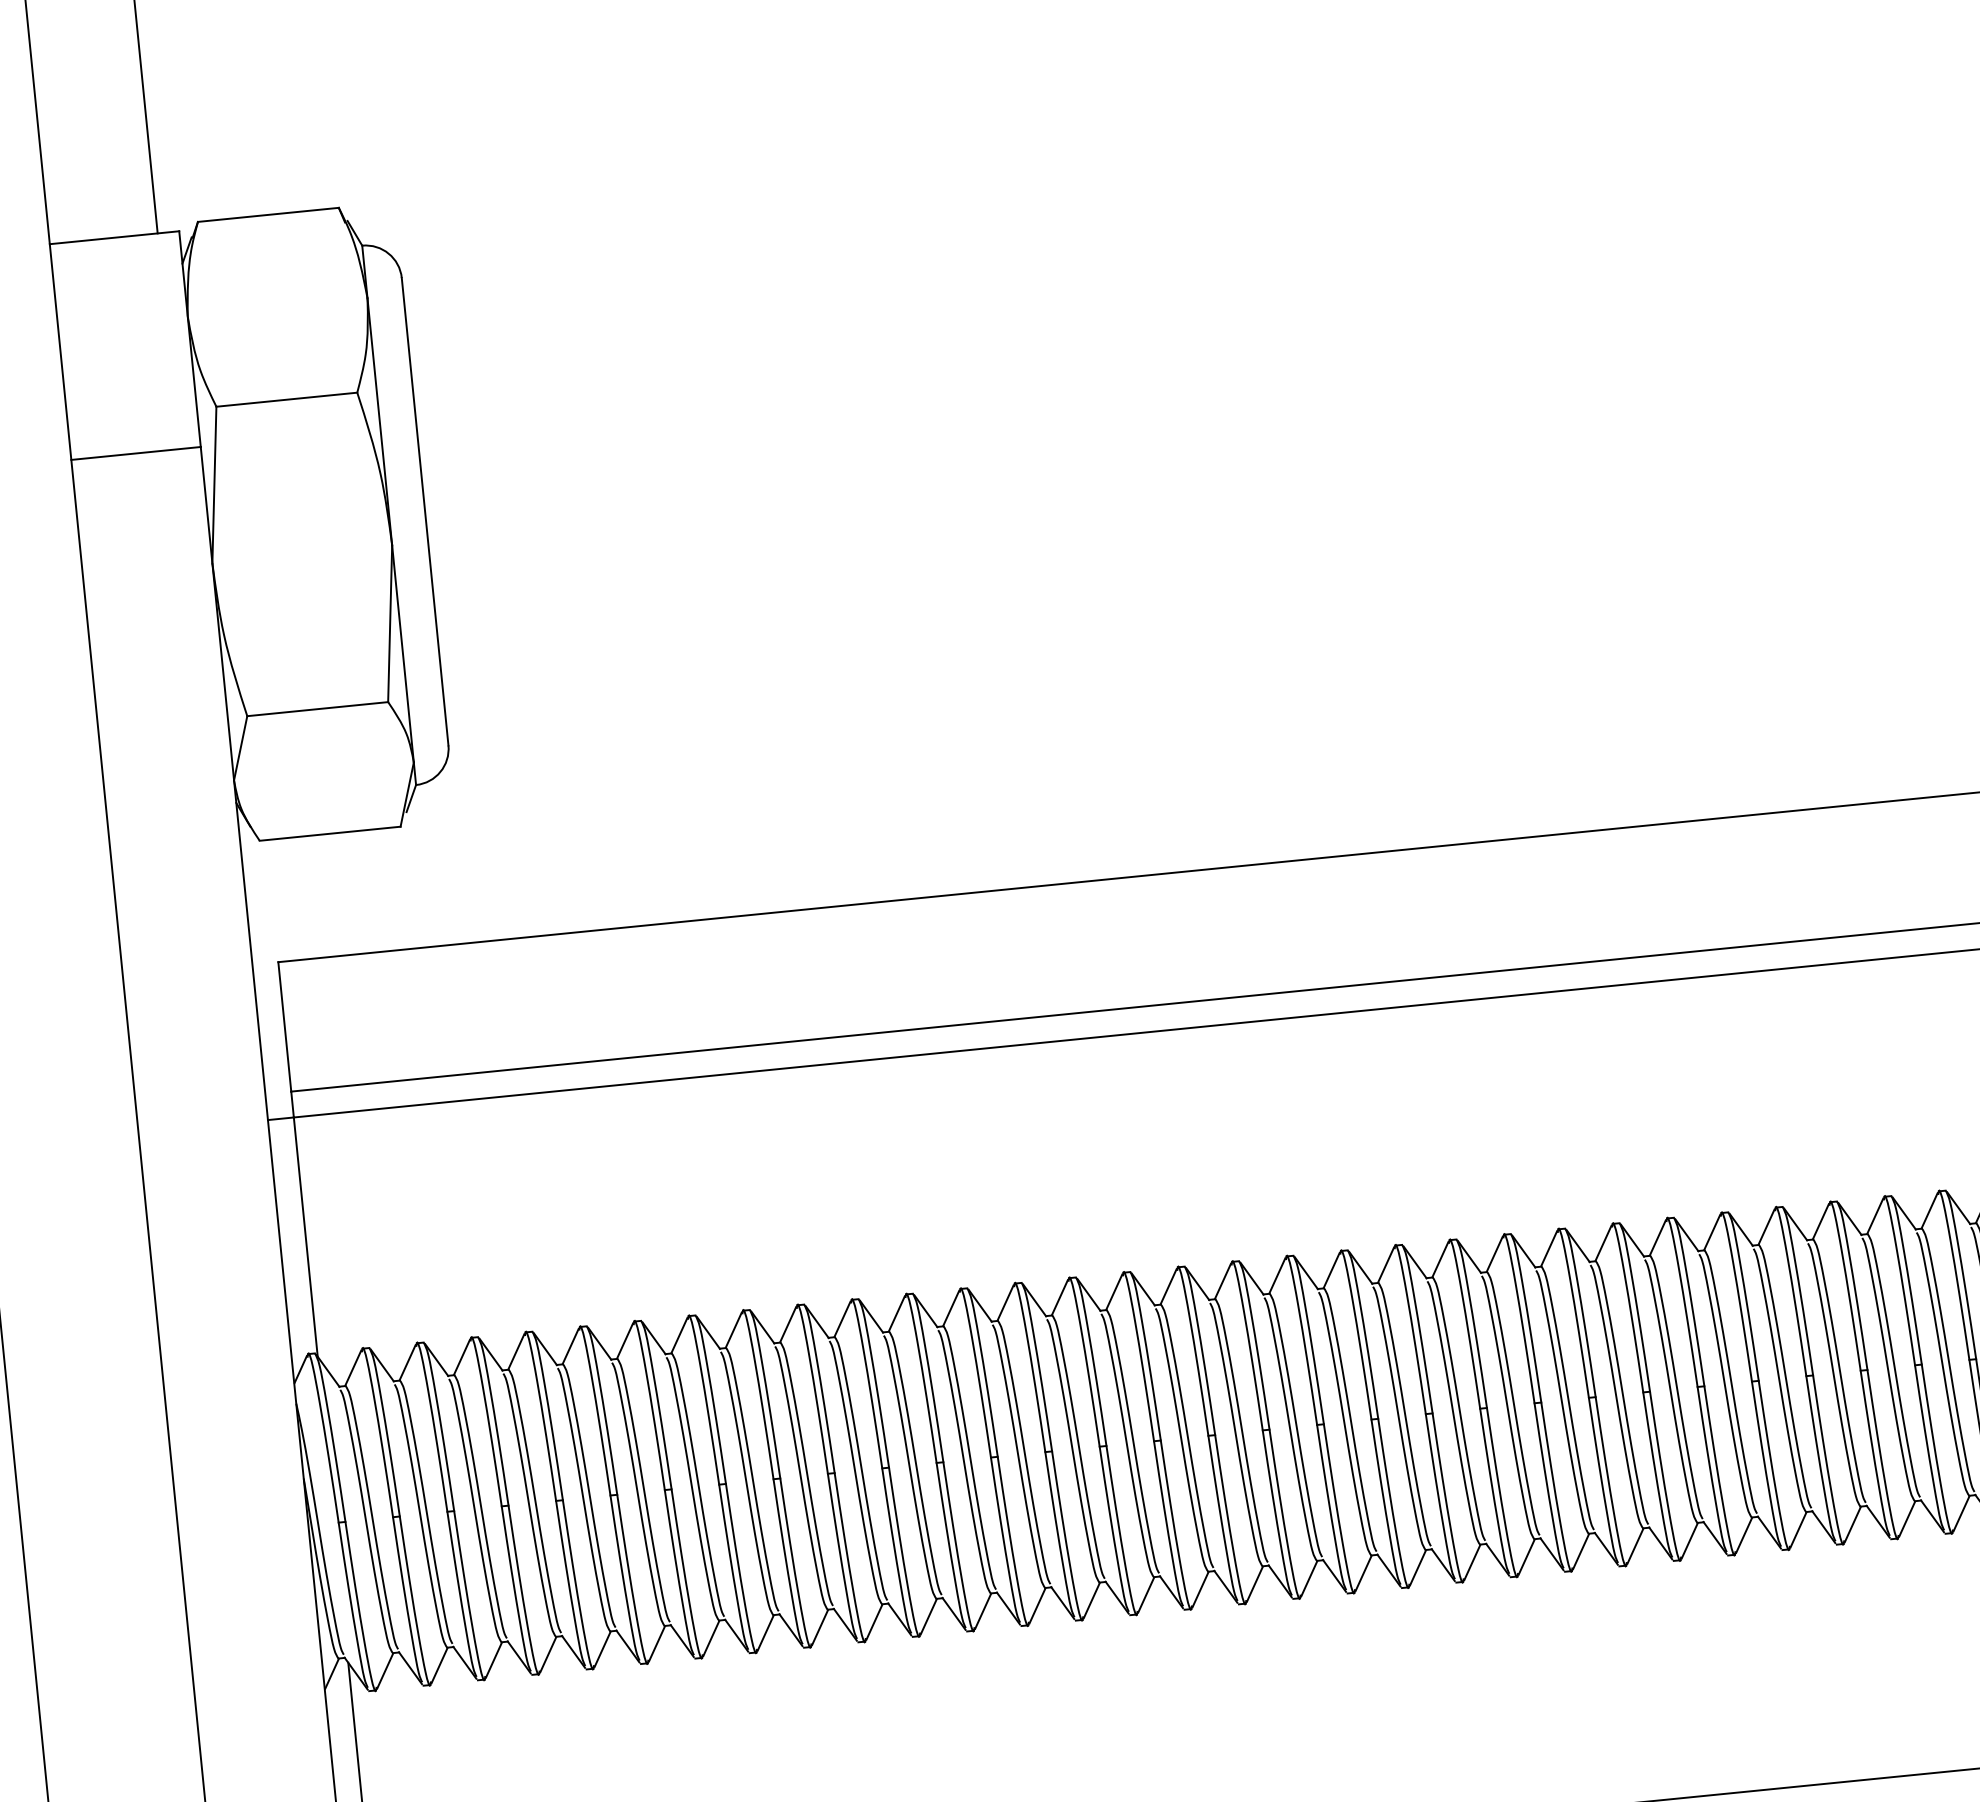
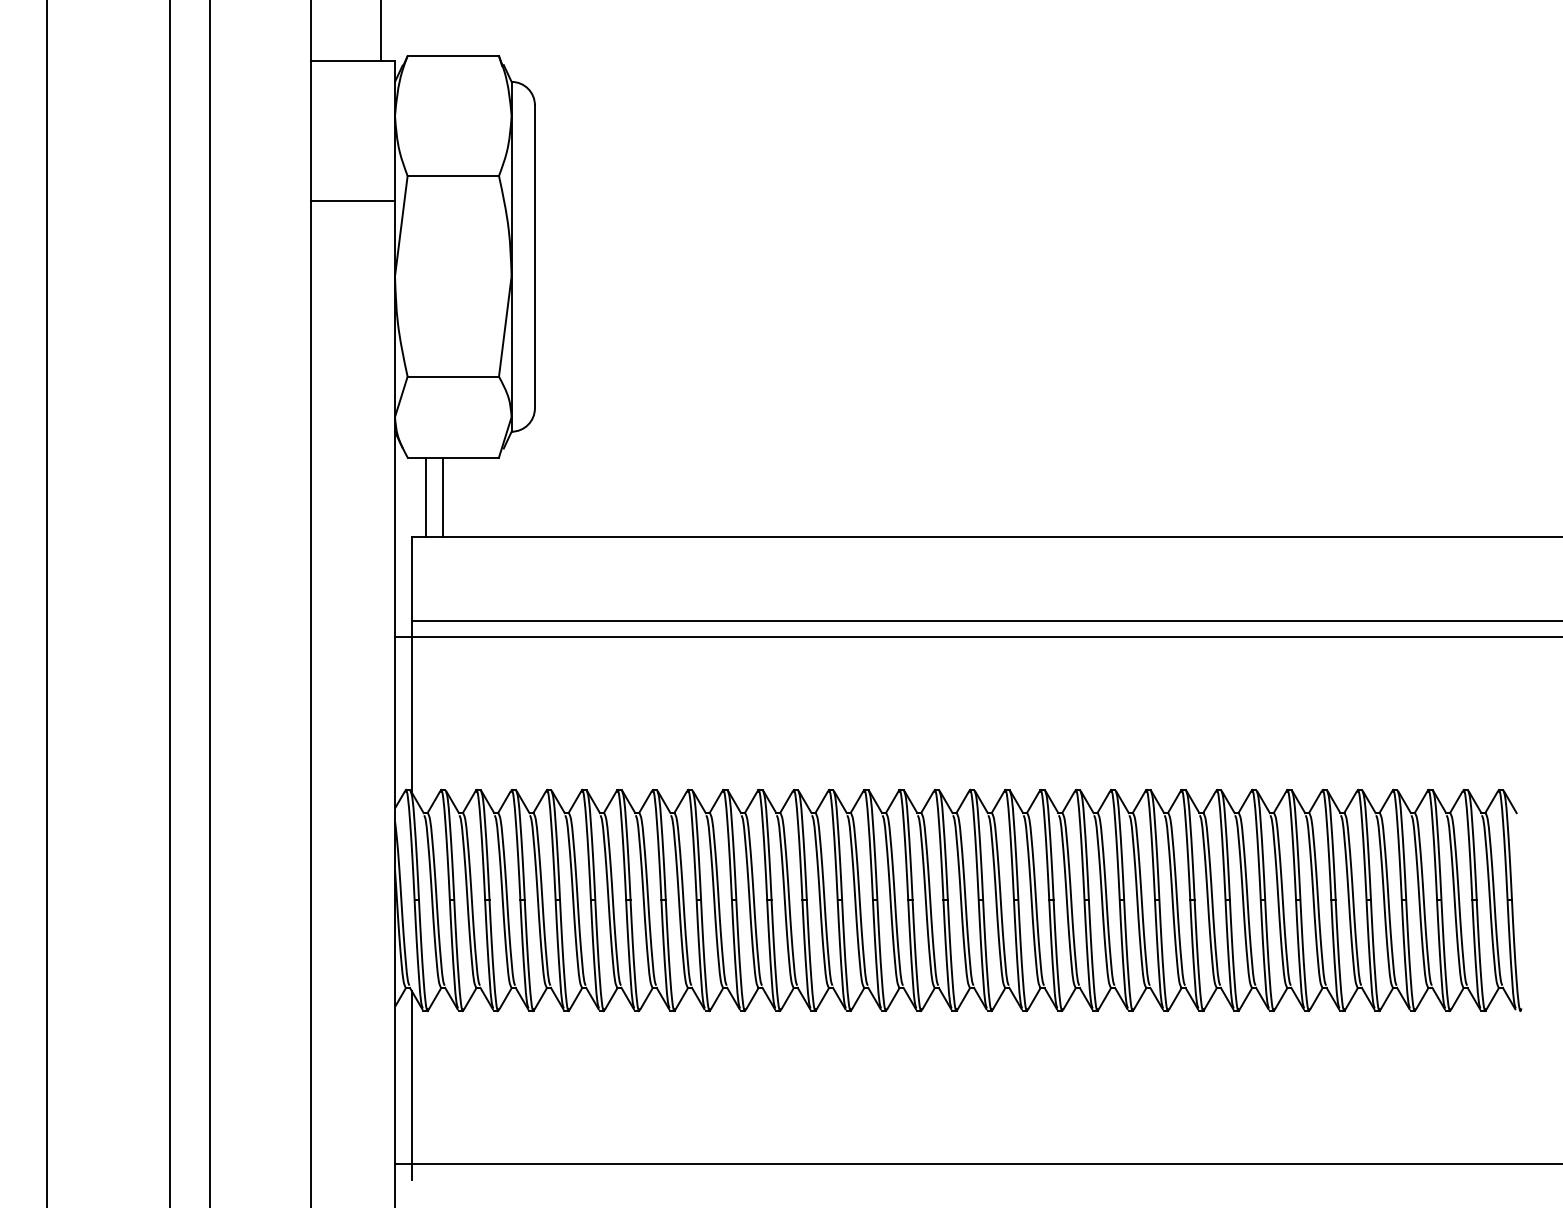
line: (319, 895) -> (442, 496), added
line: (293, 898) -> (425, 496), added

